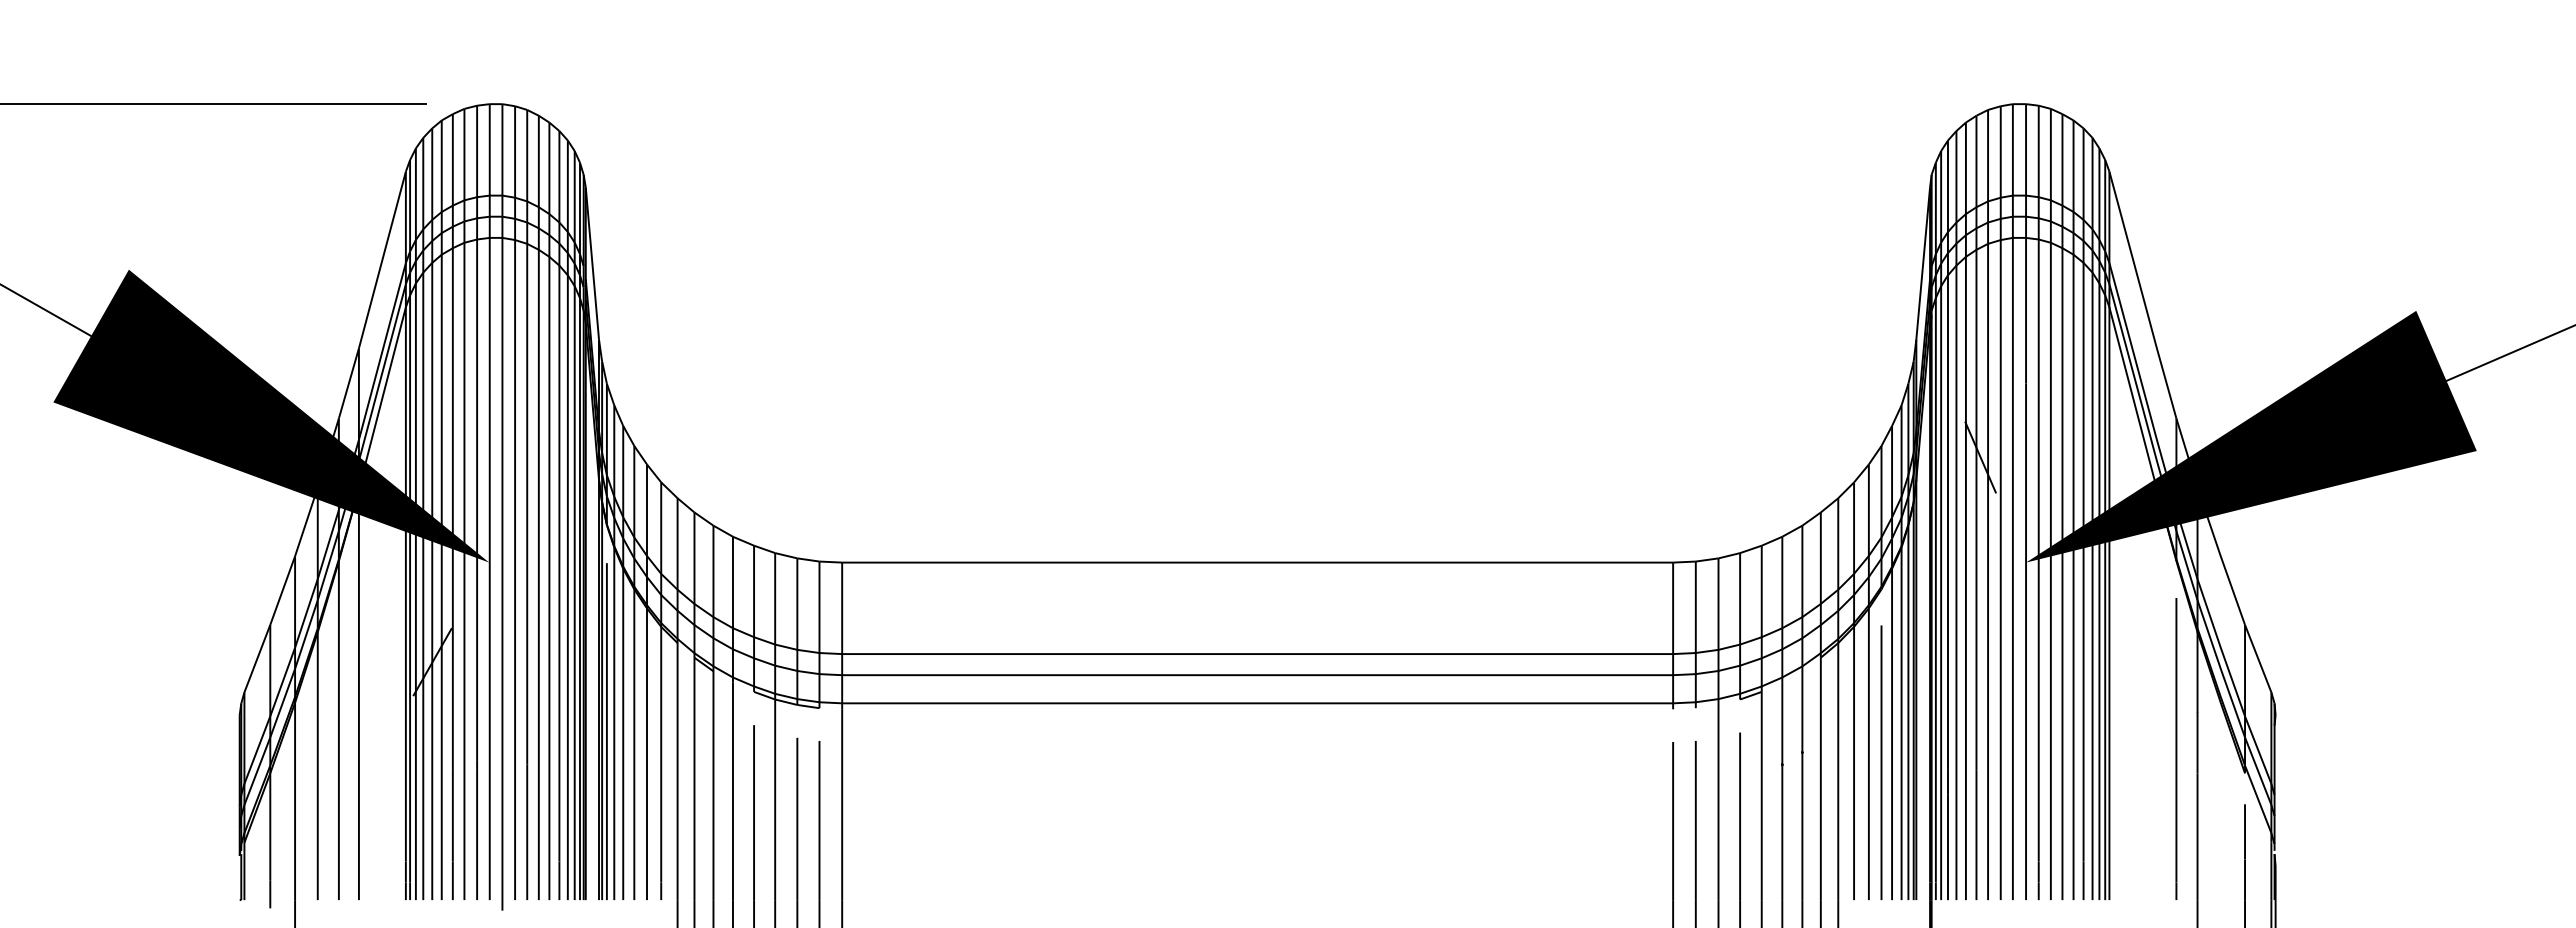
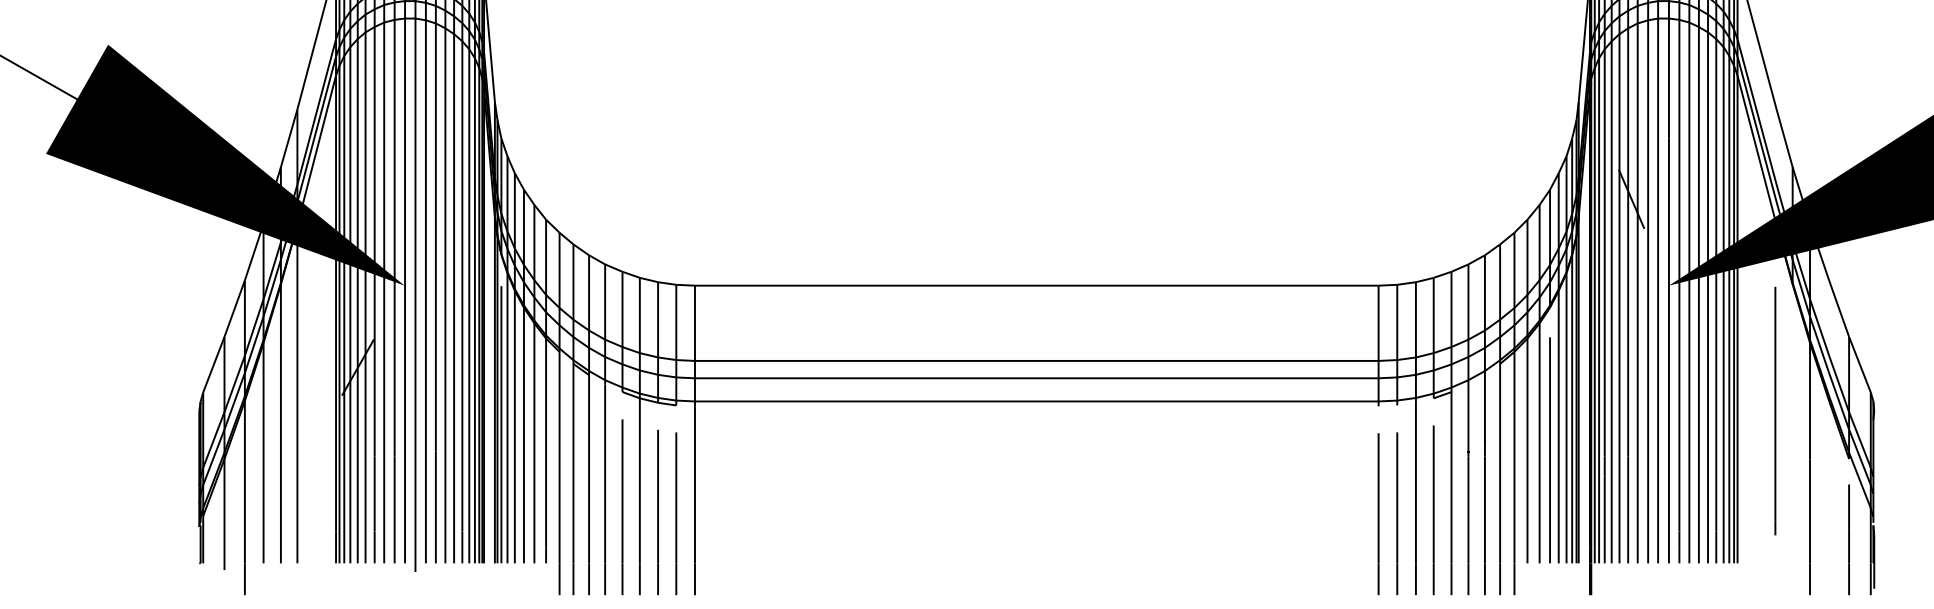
line: (2176, 748) -> (1775, 410), moved

